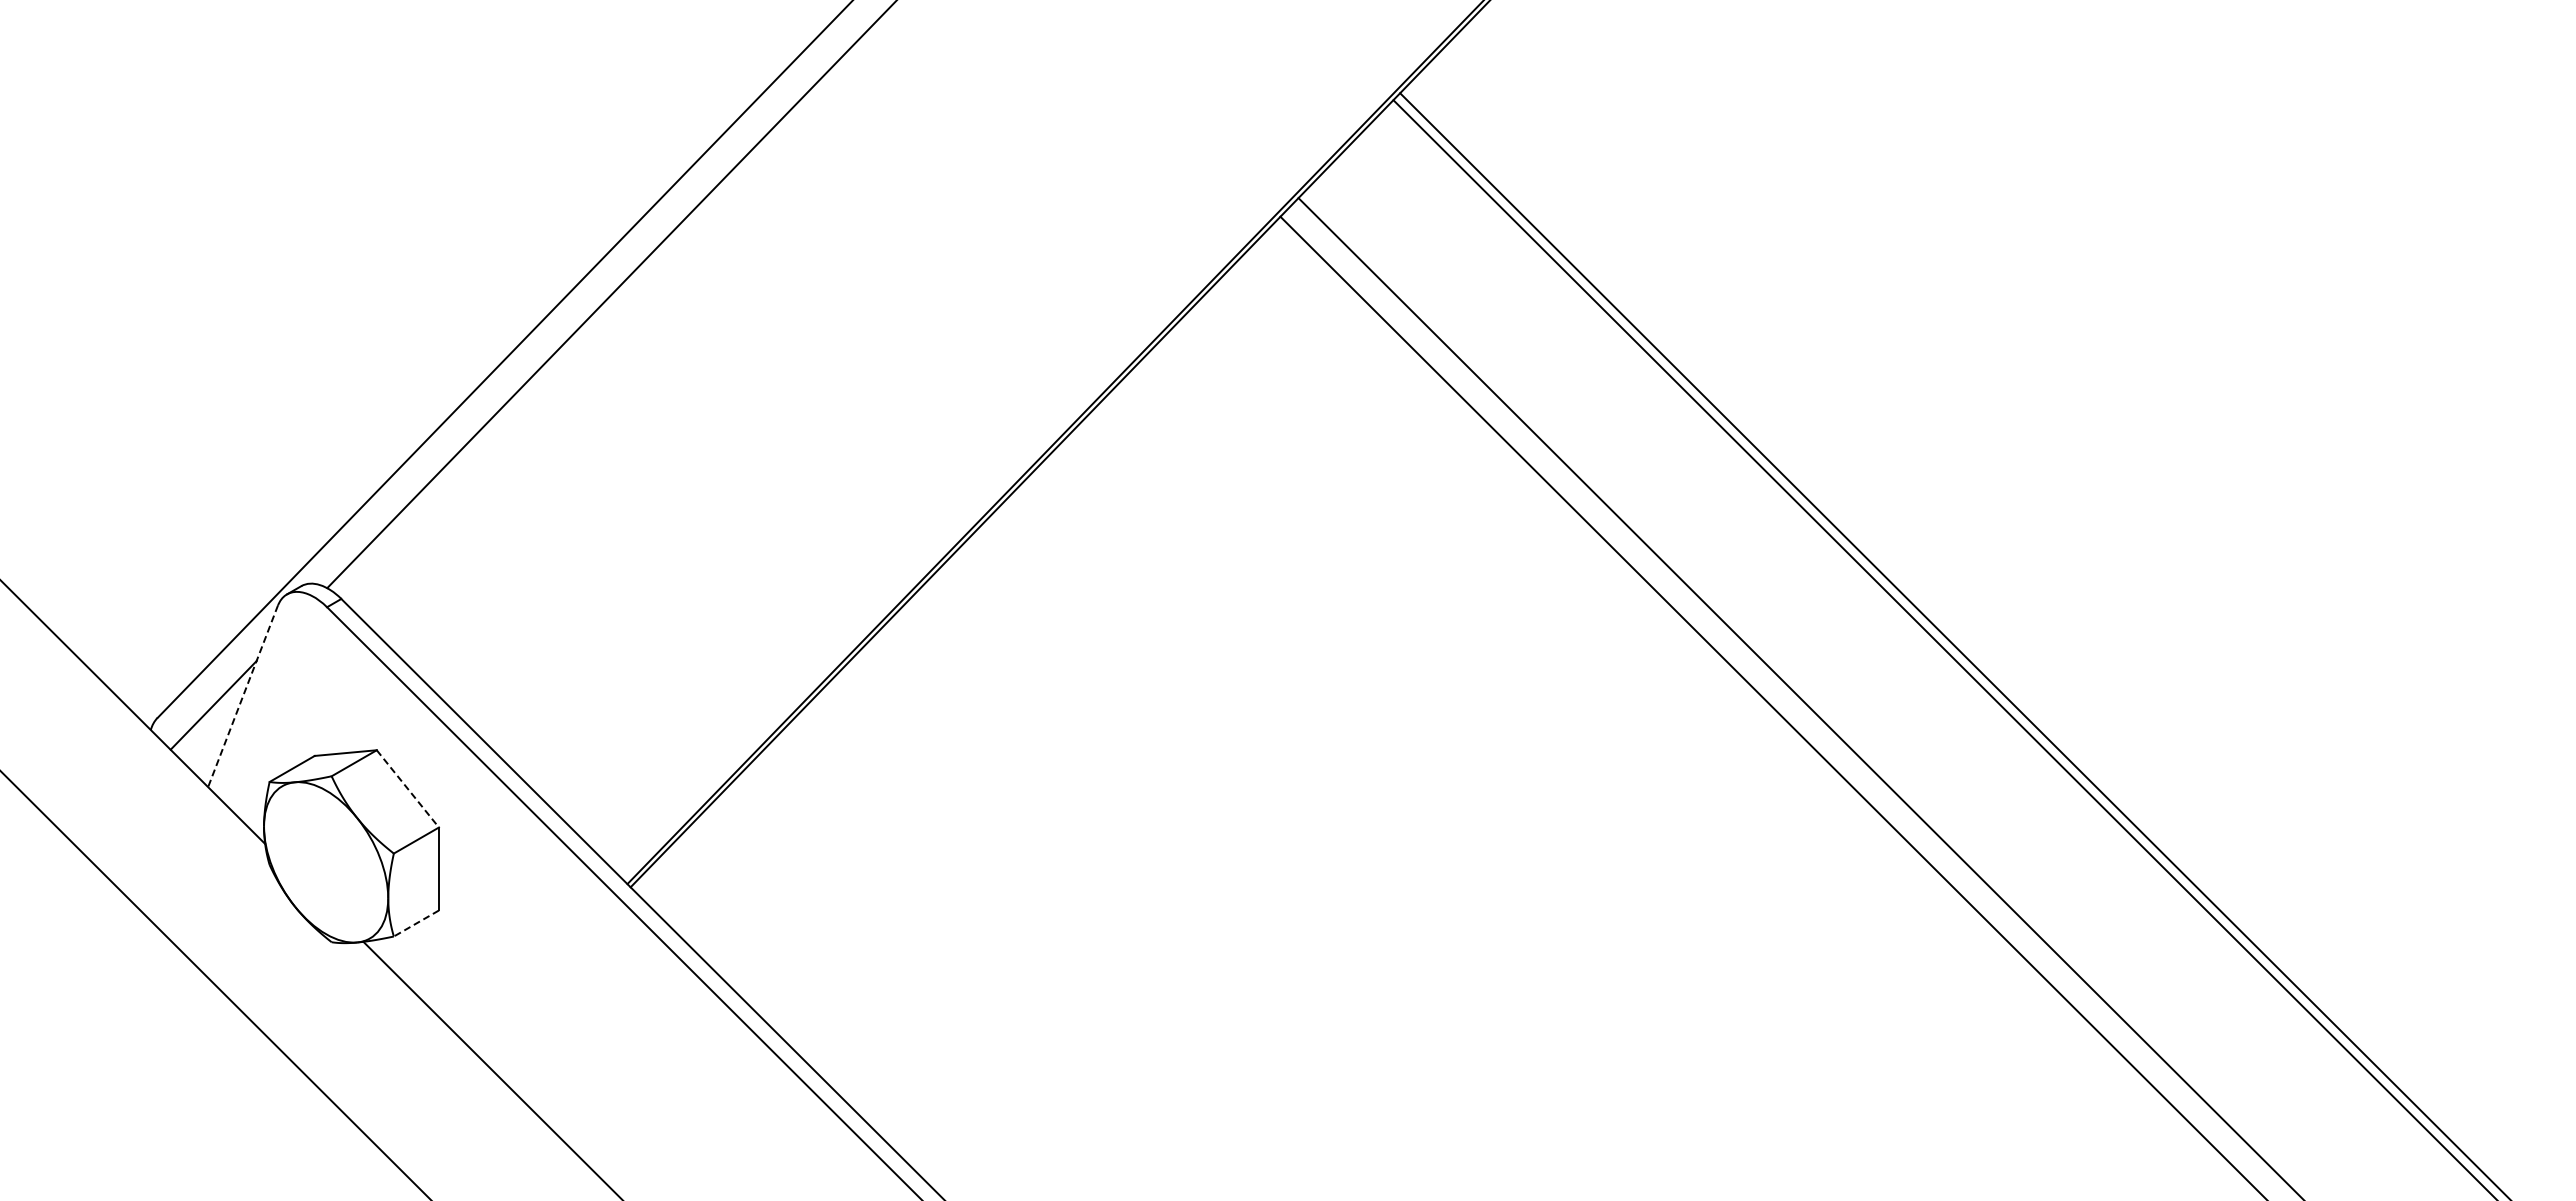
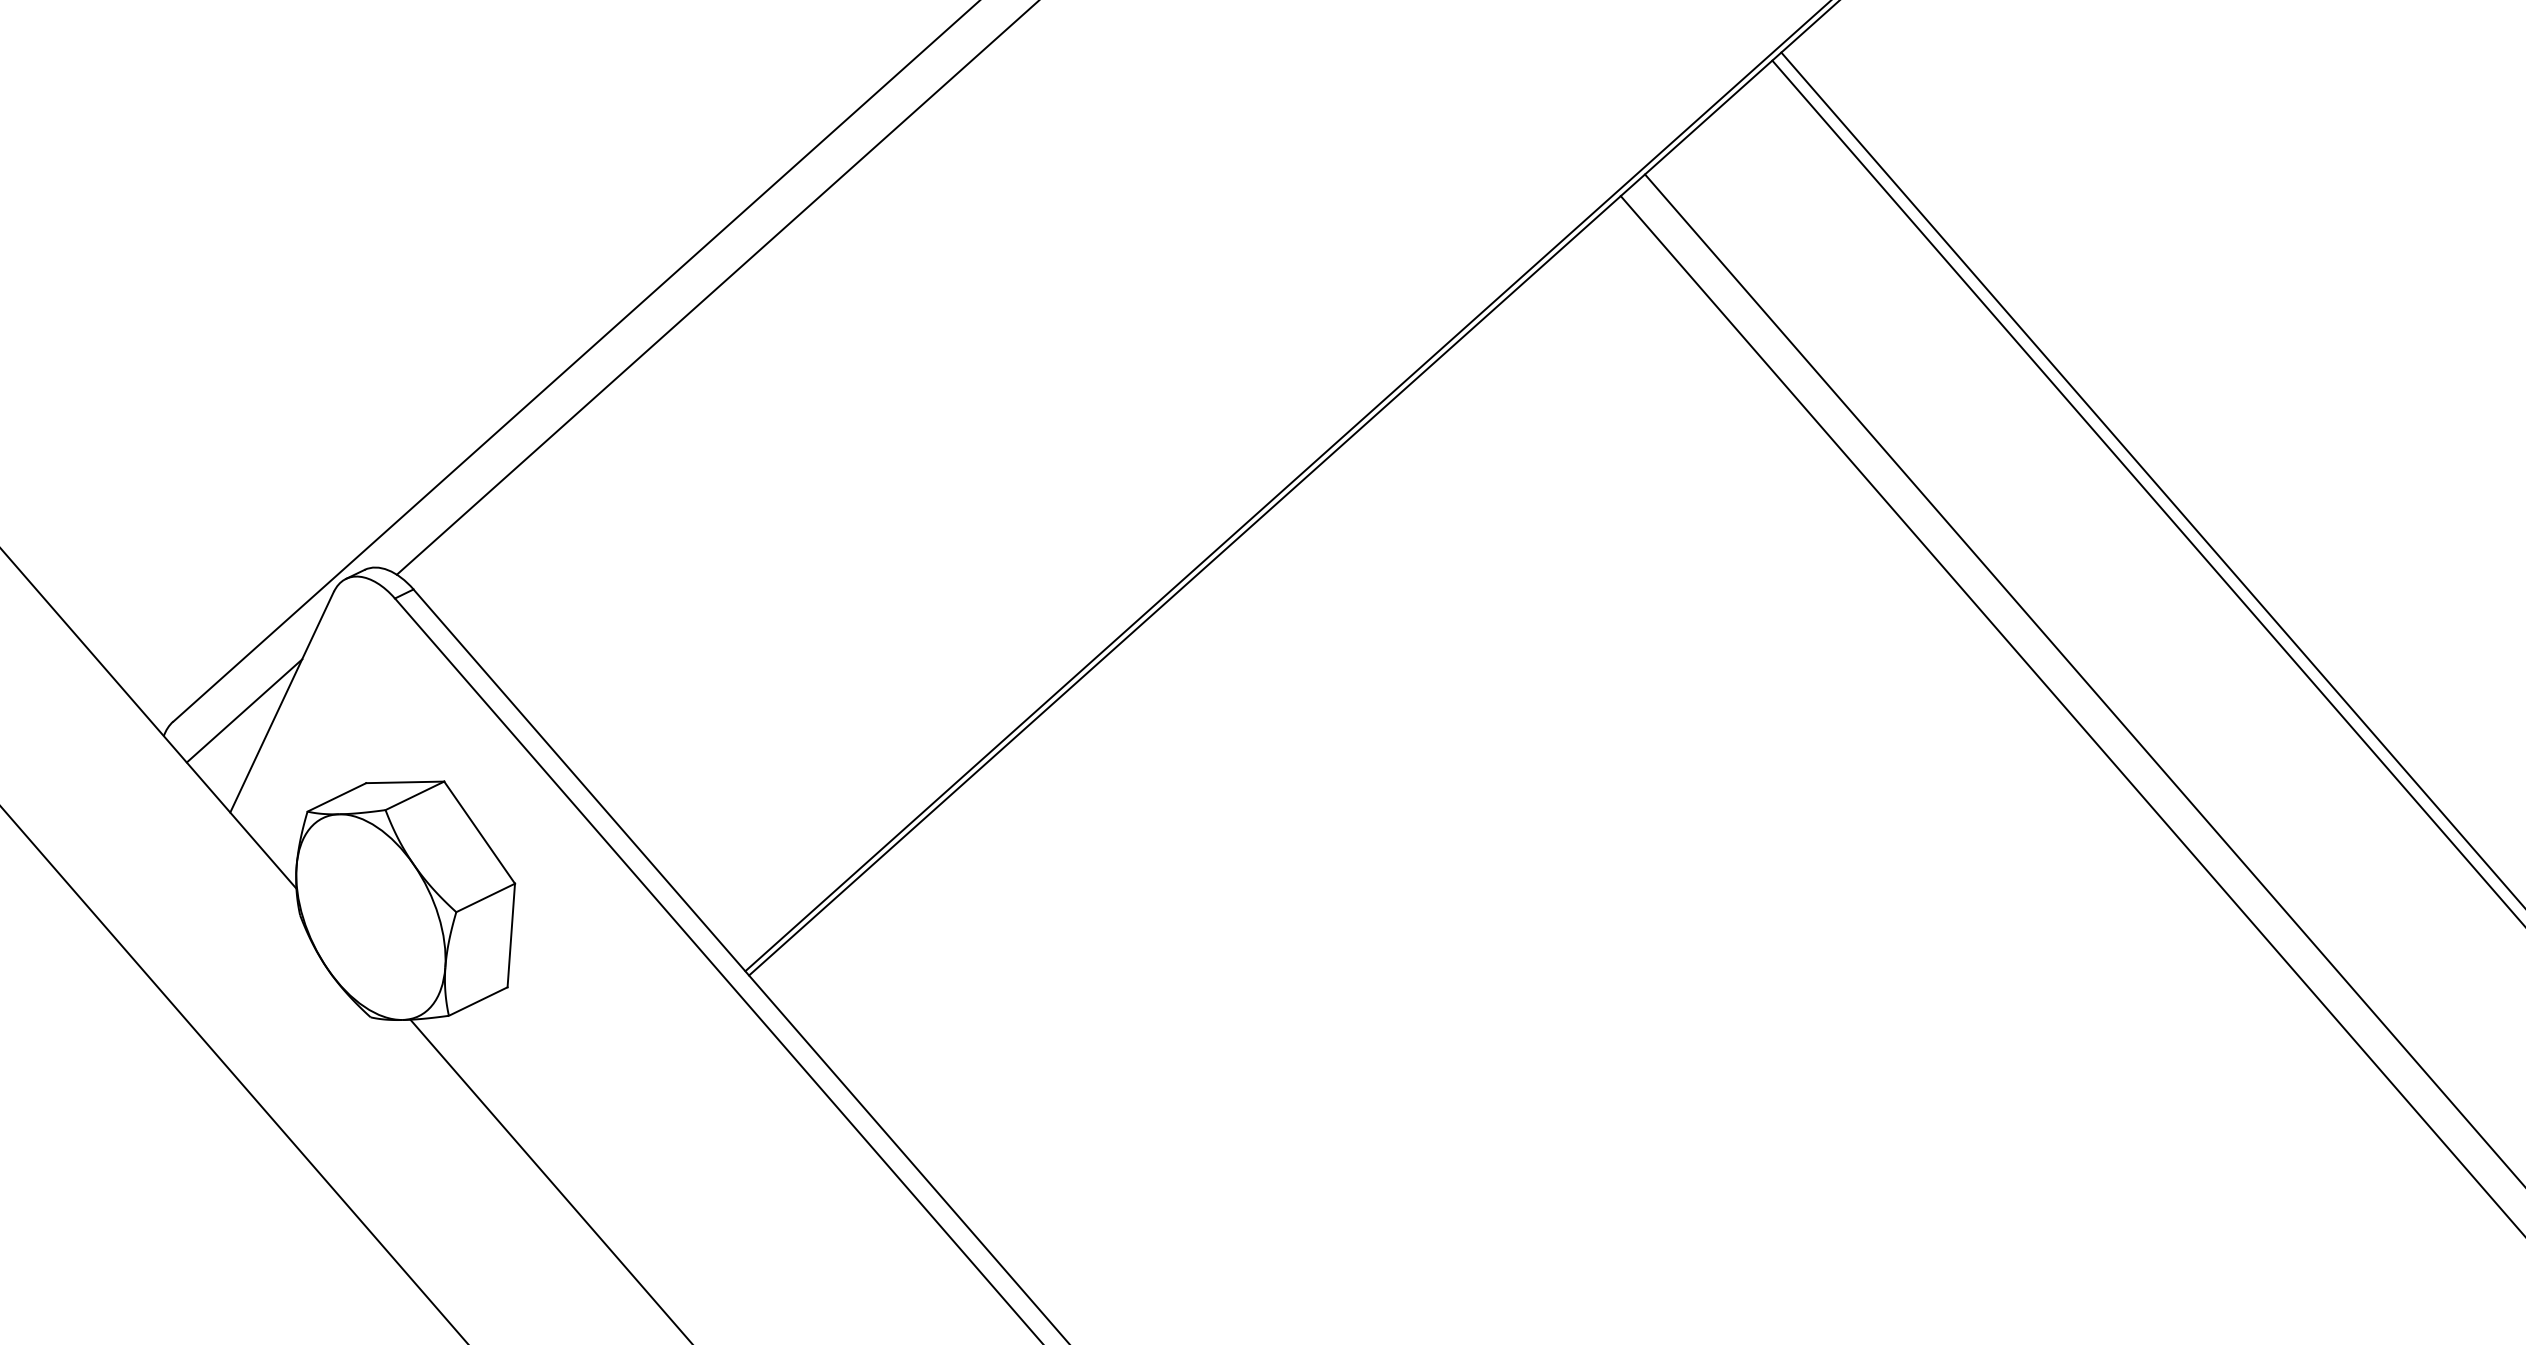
line: (242, 696) -> (281, 702), dashed -> solid
line: (407, 788) -> (479, 832), dashed -> solid
line: (415, 923) -> (477, 1001), dashed -> solid

